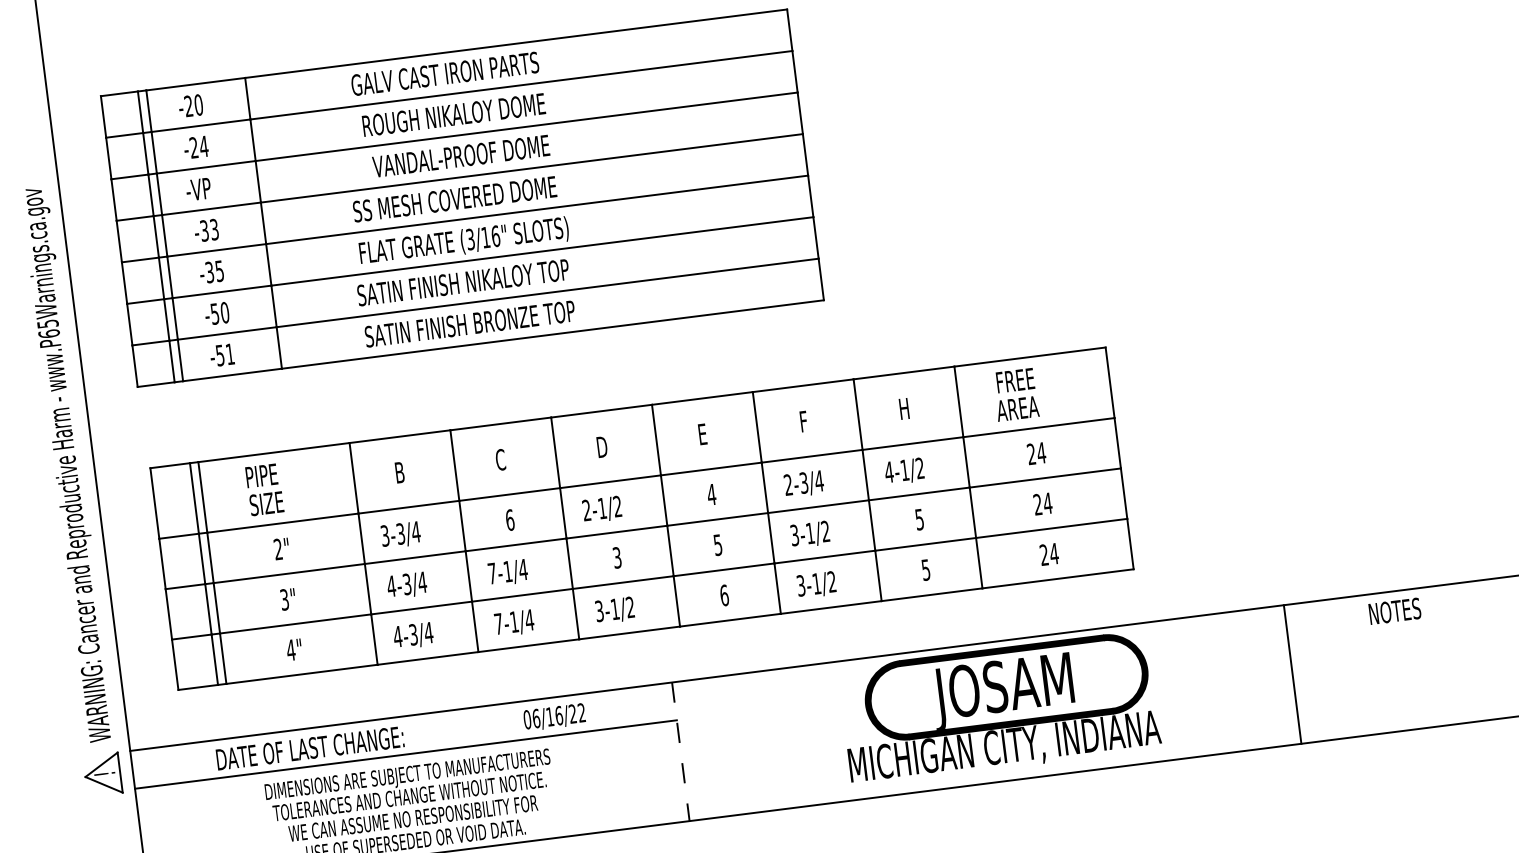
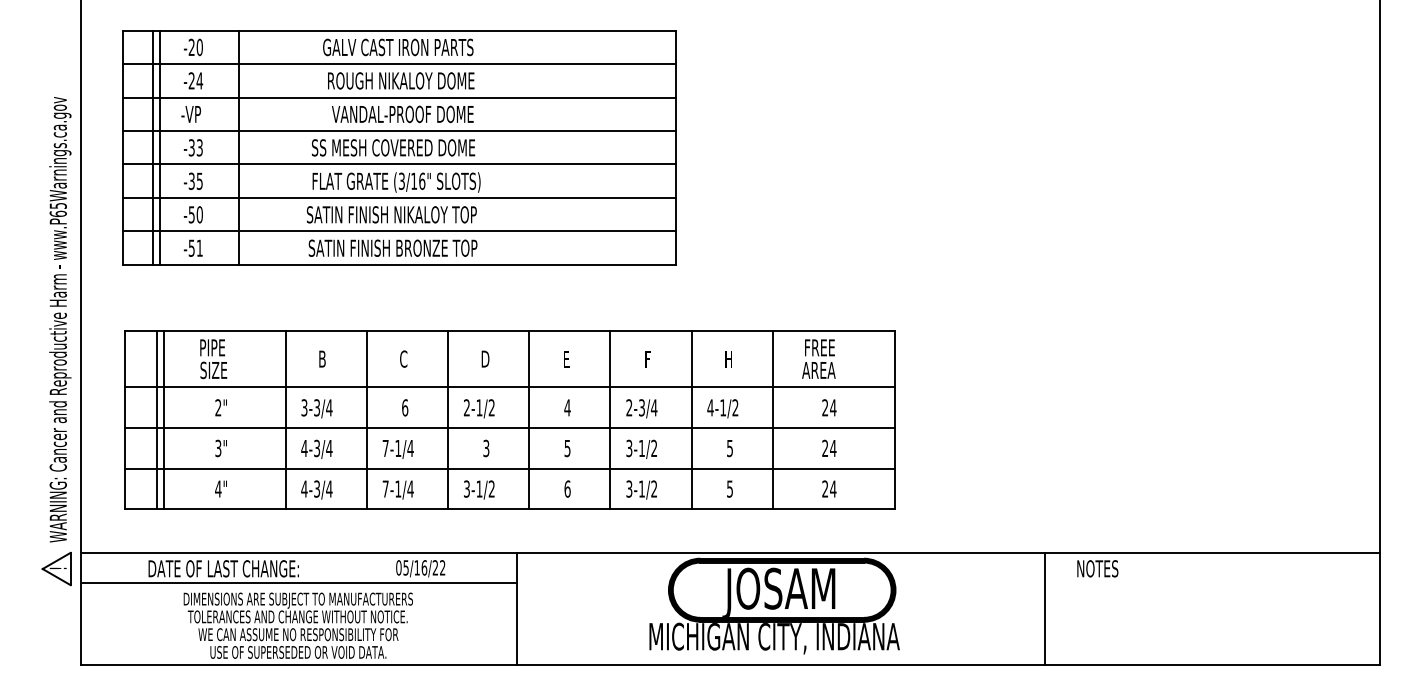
line: (1292, 674) -> (1045, 608), moved
text: (535, 718) -> (405, 567), 06/16/22 -> 05/16/22
line: (681, 751) -> (517, 608), dashed -> solid

